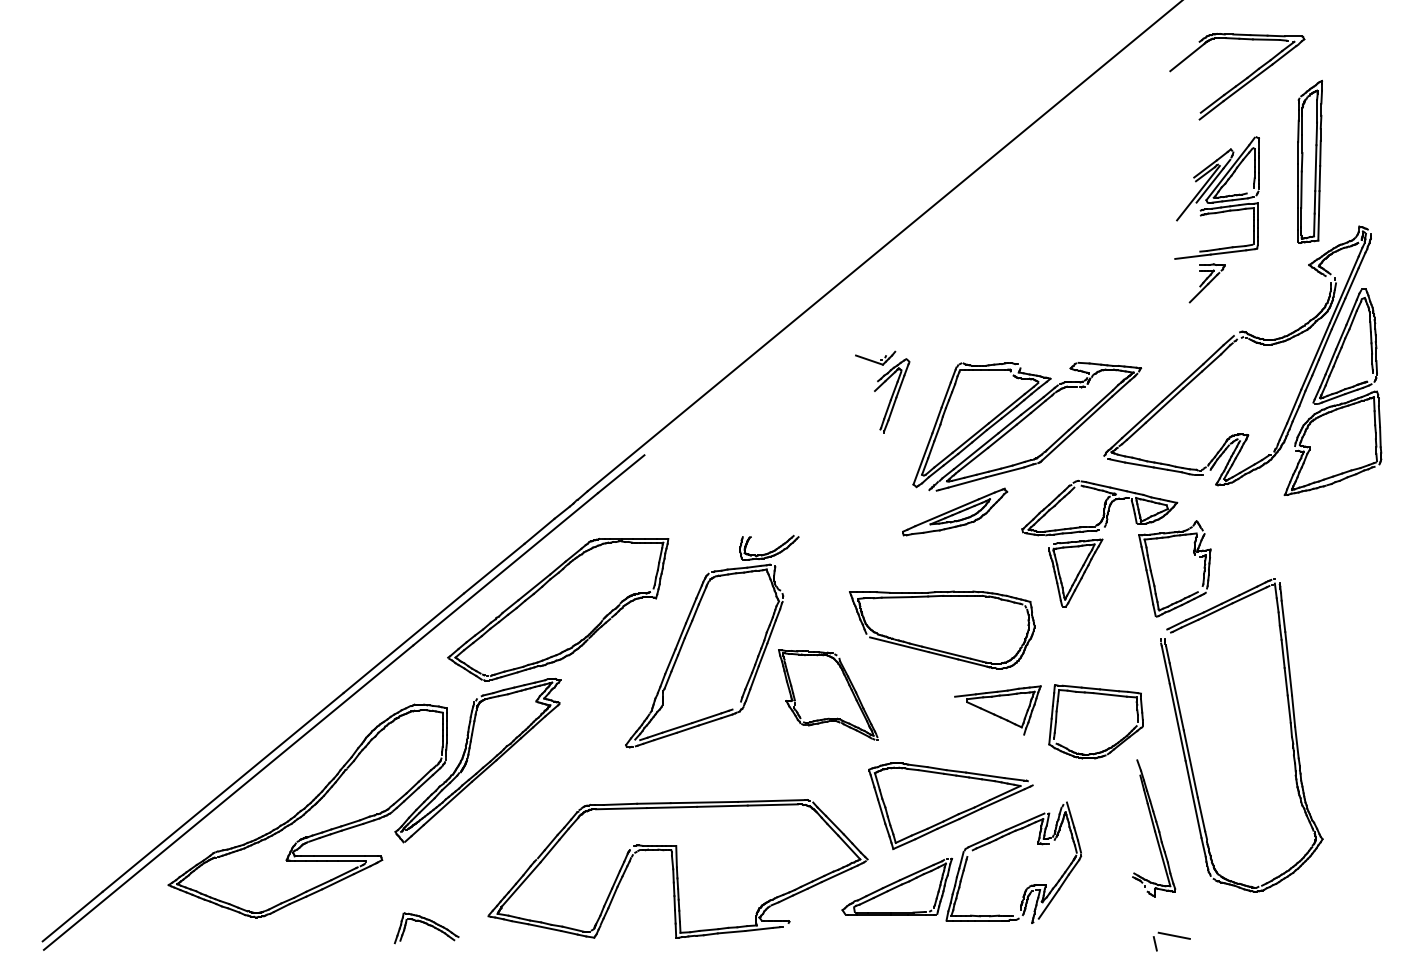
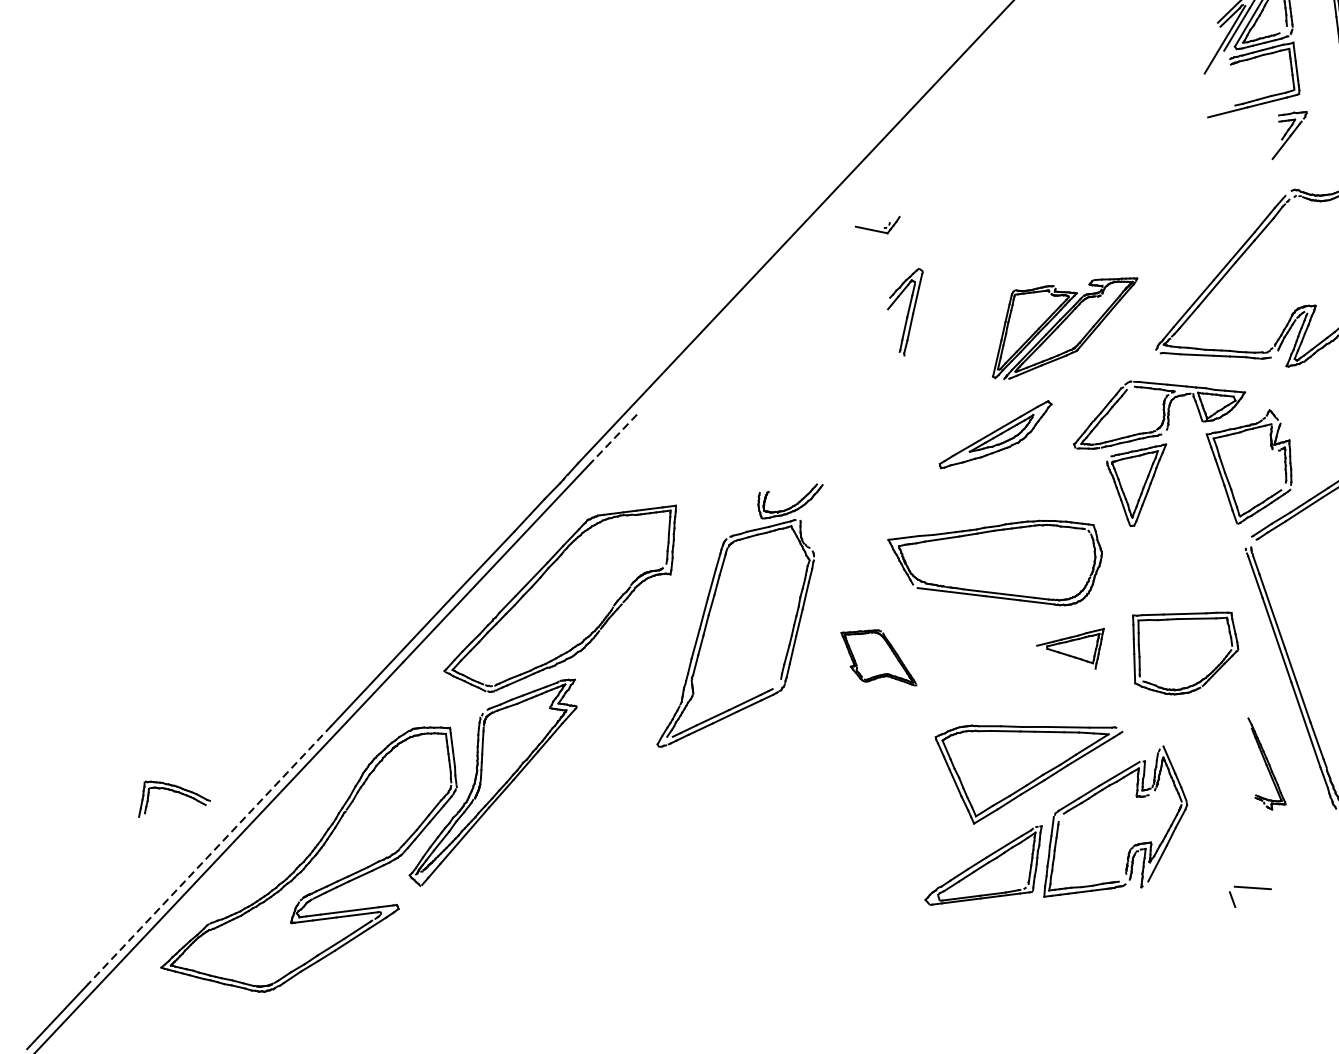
part: (1206, 283) -> (1288, 135), moved
part: (875, 357) -> (878, 226), moved
part: (1027, 426) -> (1065, 327), size x0.6
line: (621, 474) -> (613, 439), solid -> dashed
part: (828, 694) -> (878, 658), size x0.6
part: (997, 710) -> (1071, 652), size x0.7
line: (222, 792) -> (208, 855), solid -> dashed
part: (1154, 828) -> (1265, 763), size x0.6
part: (677, 868) -> (733, 876), removed
part: (426, 928) -> (172, 795), moved
part: (1171, 941) -> (1250, 894), moved

